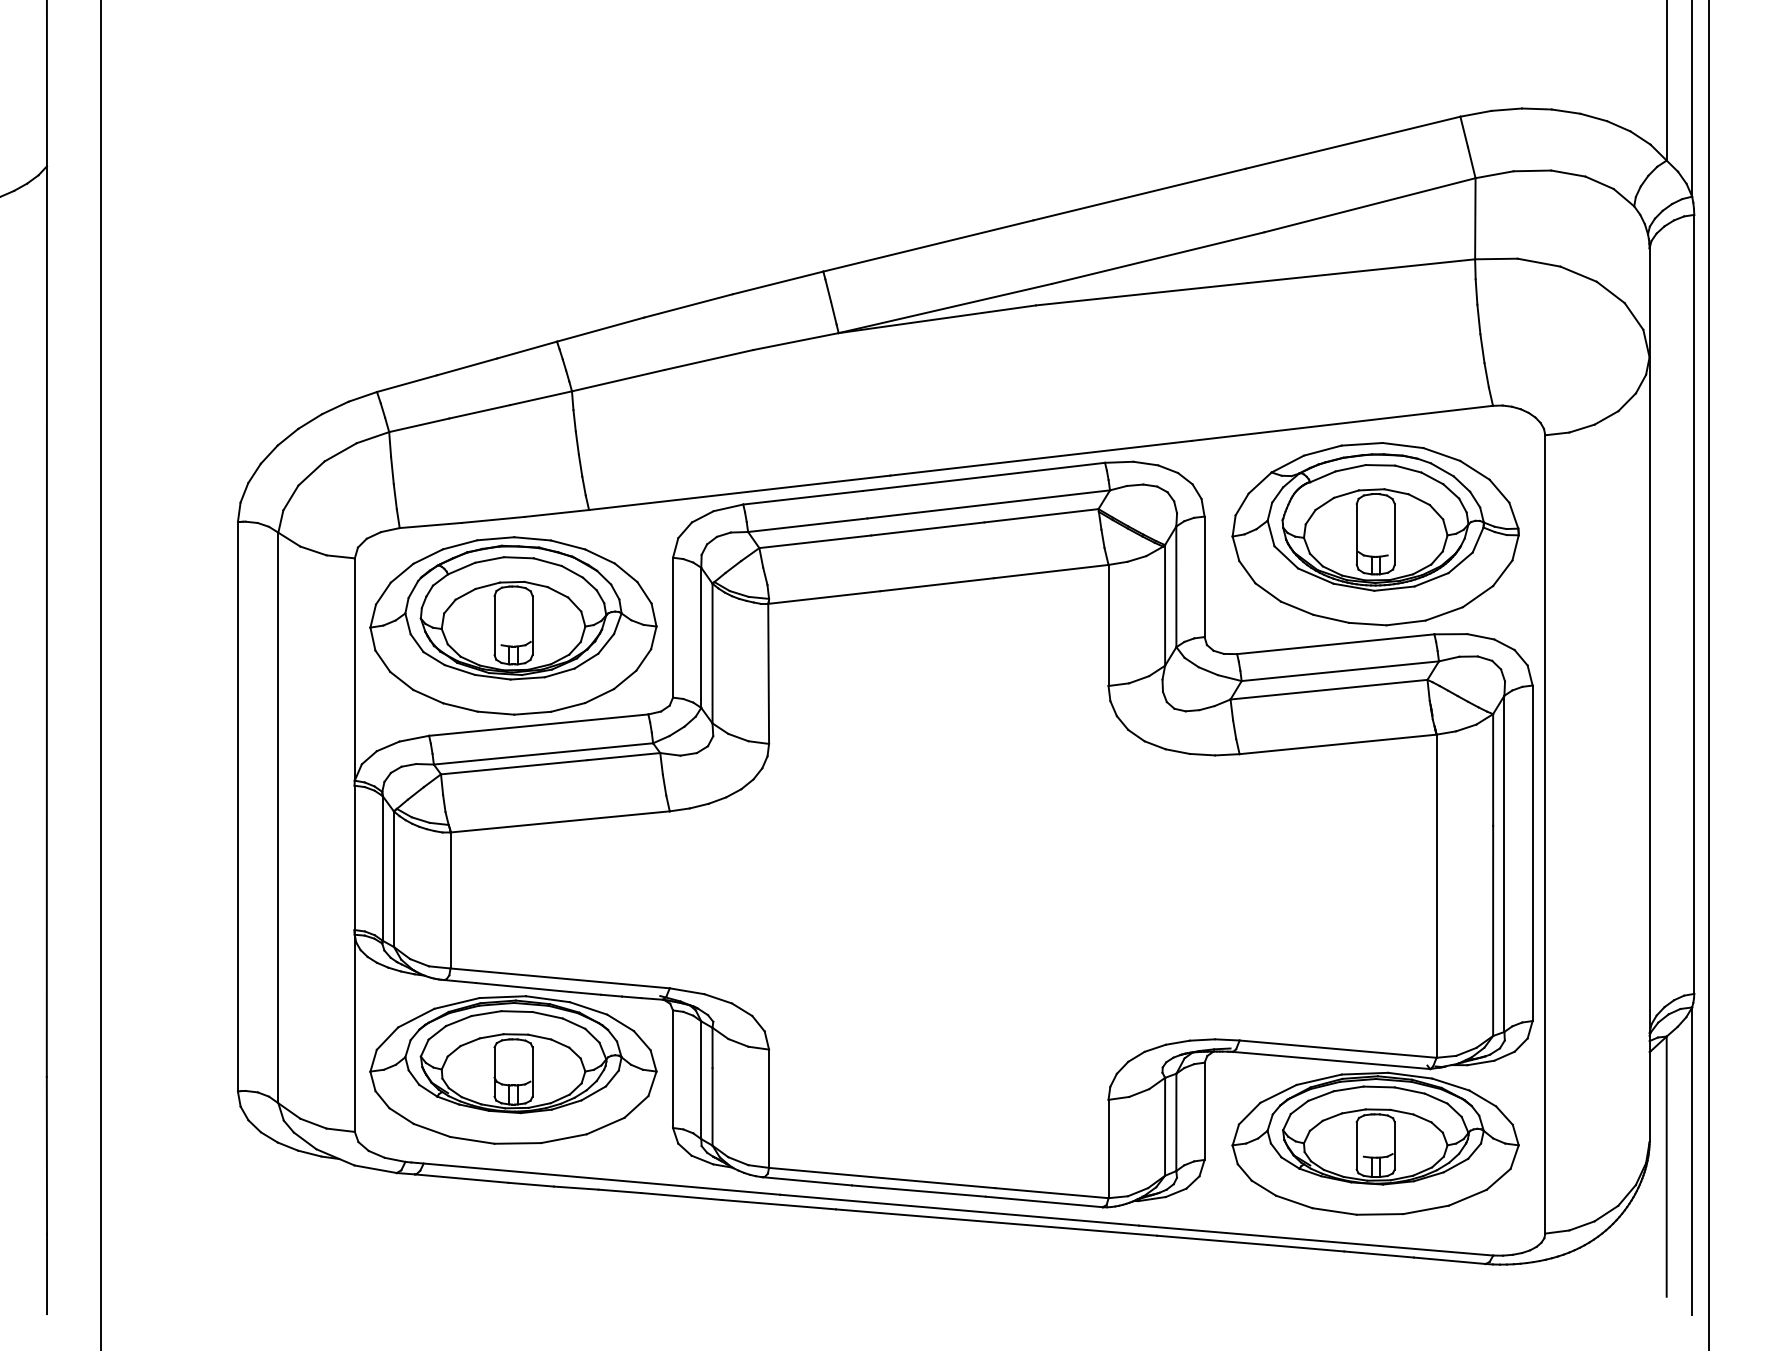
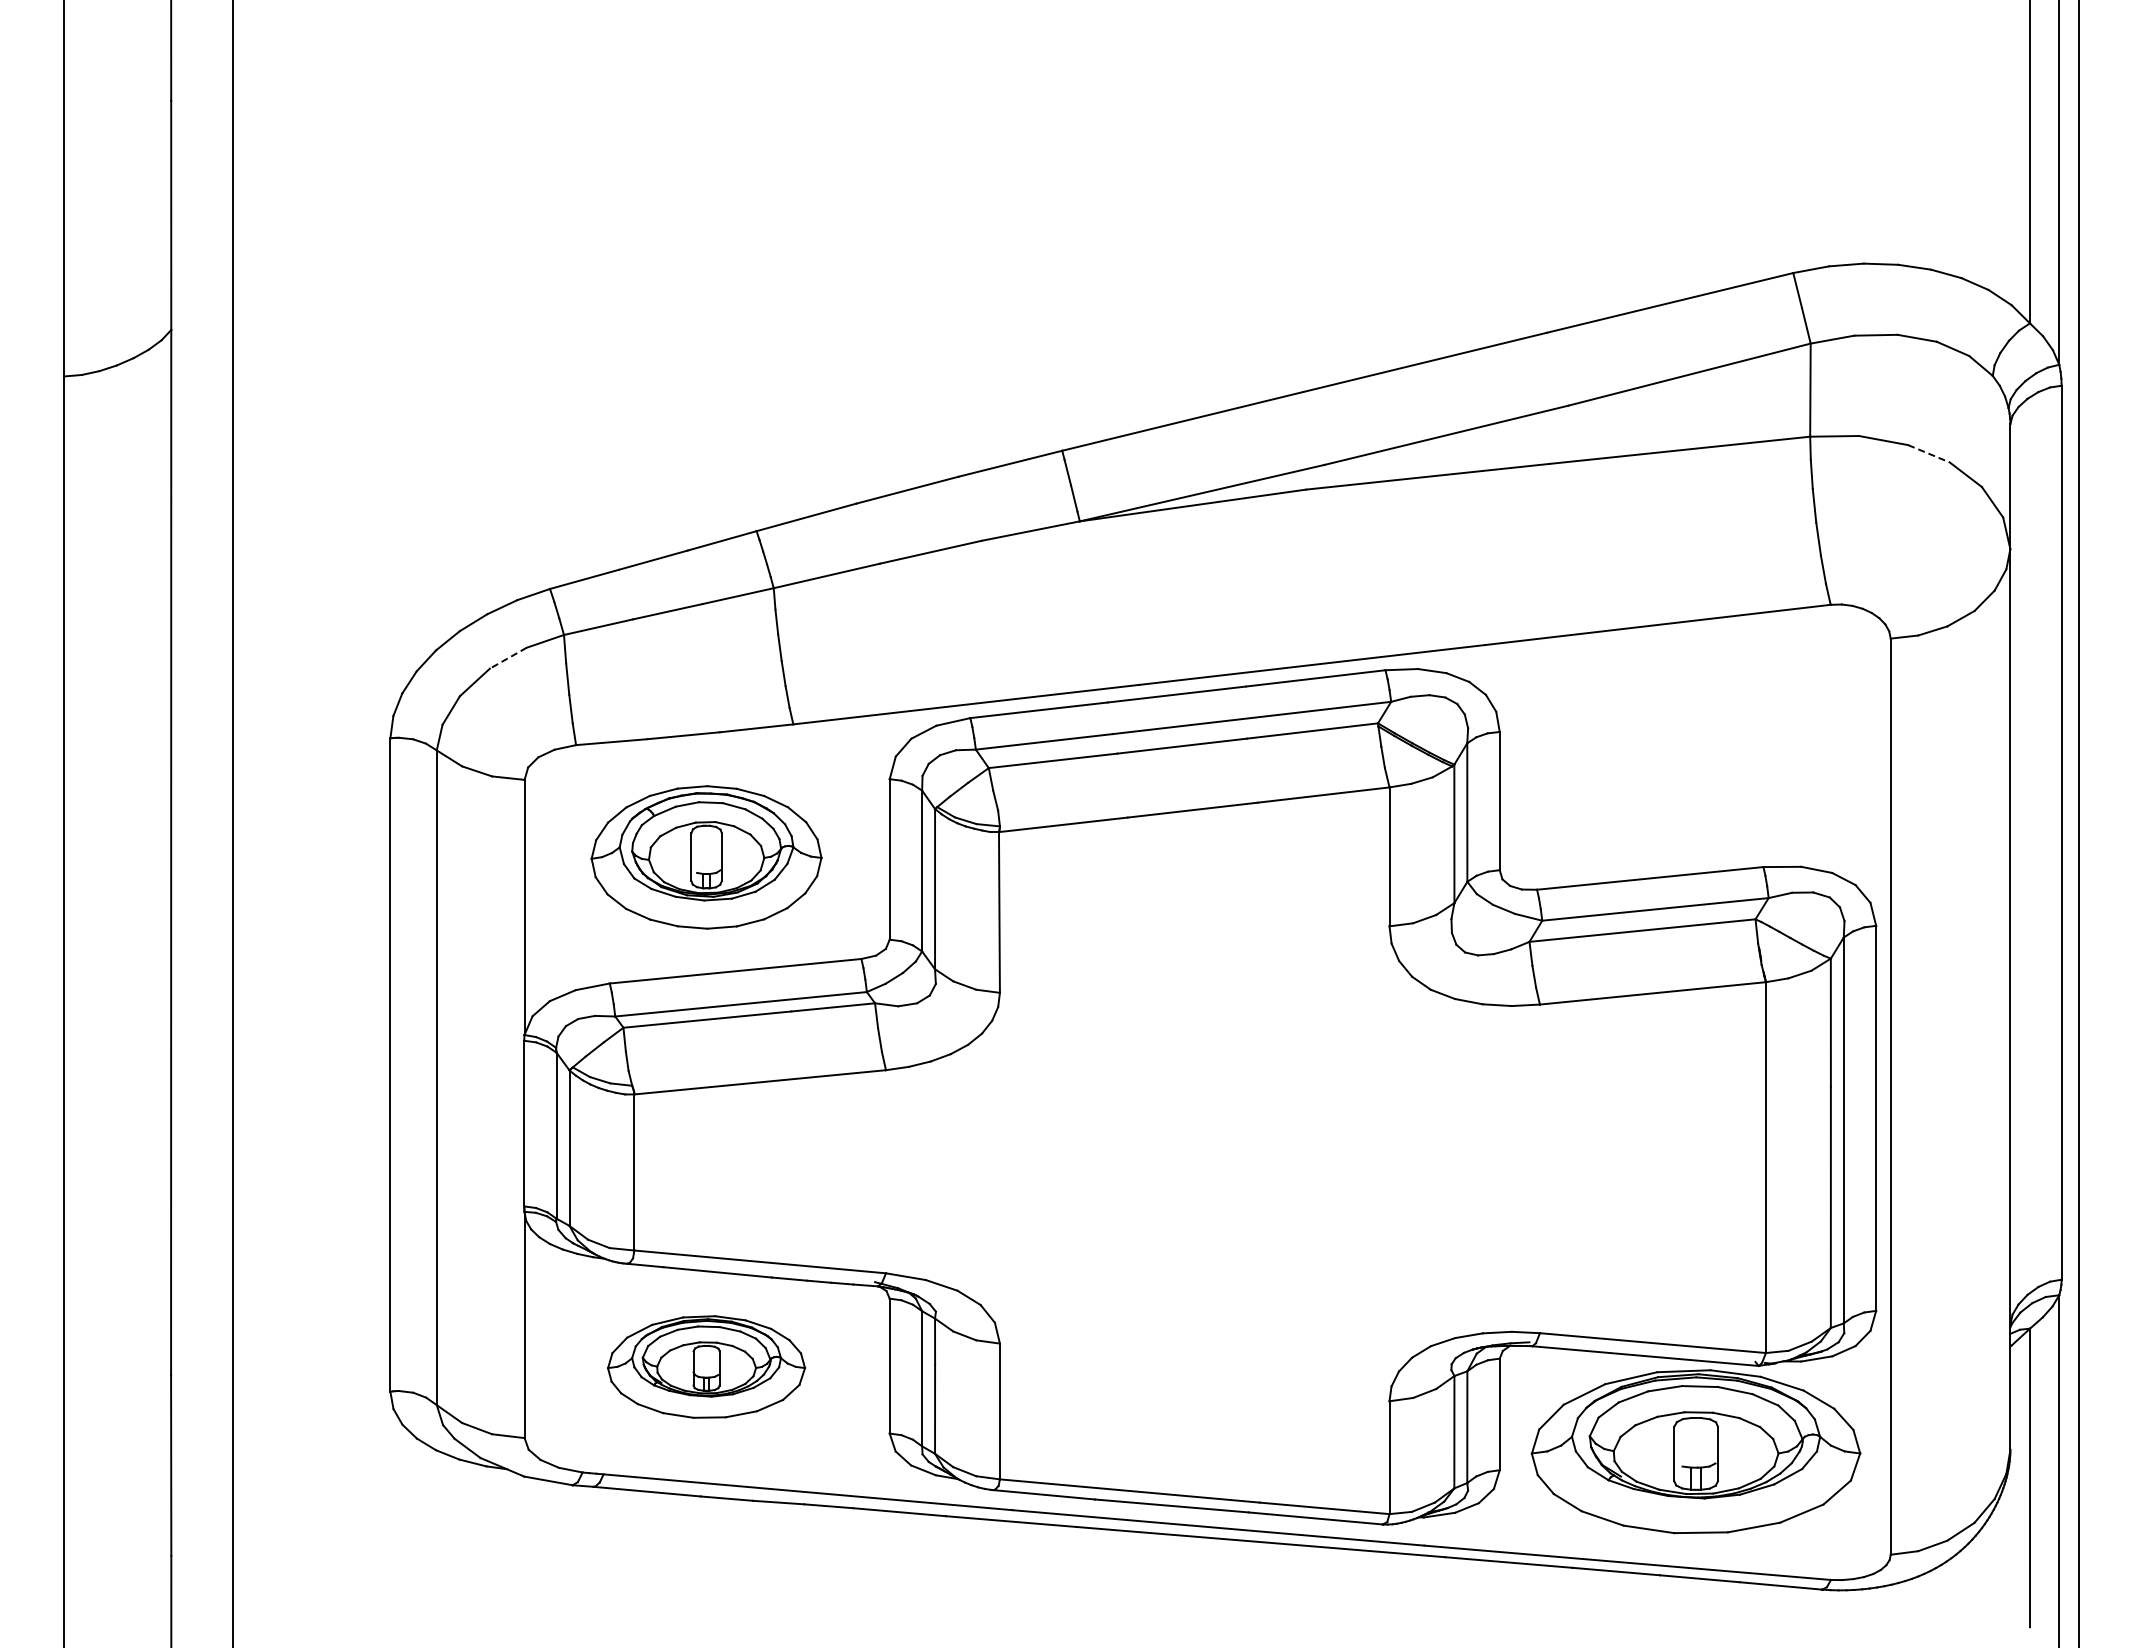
line: (1578, 273) -> (1928, 453), solid -> dashed
line: (339, 452) -> (507, 658), solid -> dashed
part: (1375, 533) -> (1695, 751), removed
part: (513, 626) -> (706, 857), size x0.7
part: (513, 1069) -> (706, 1366), size x0.6

